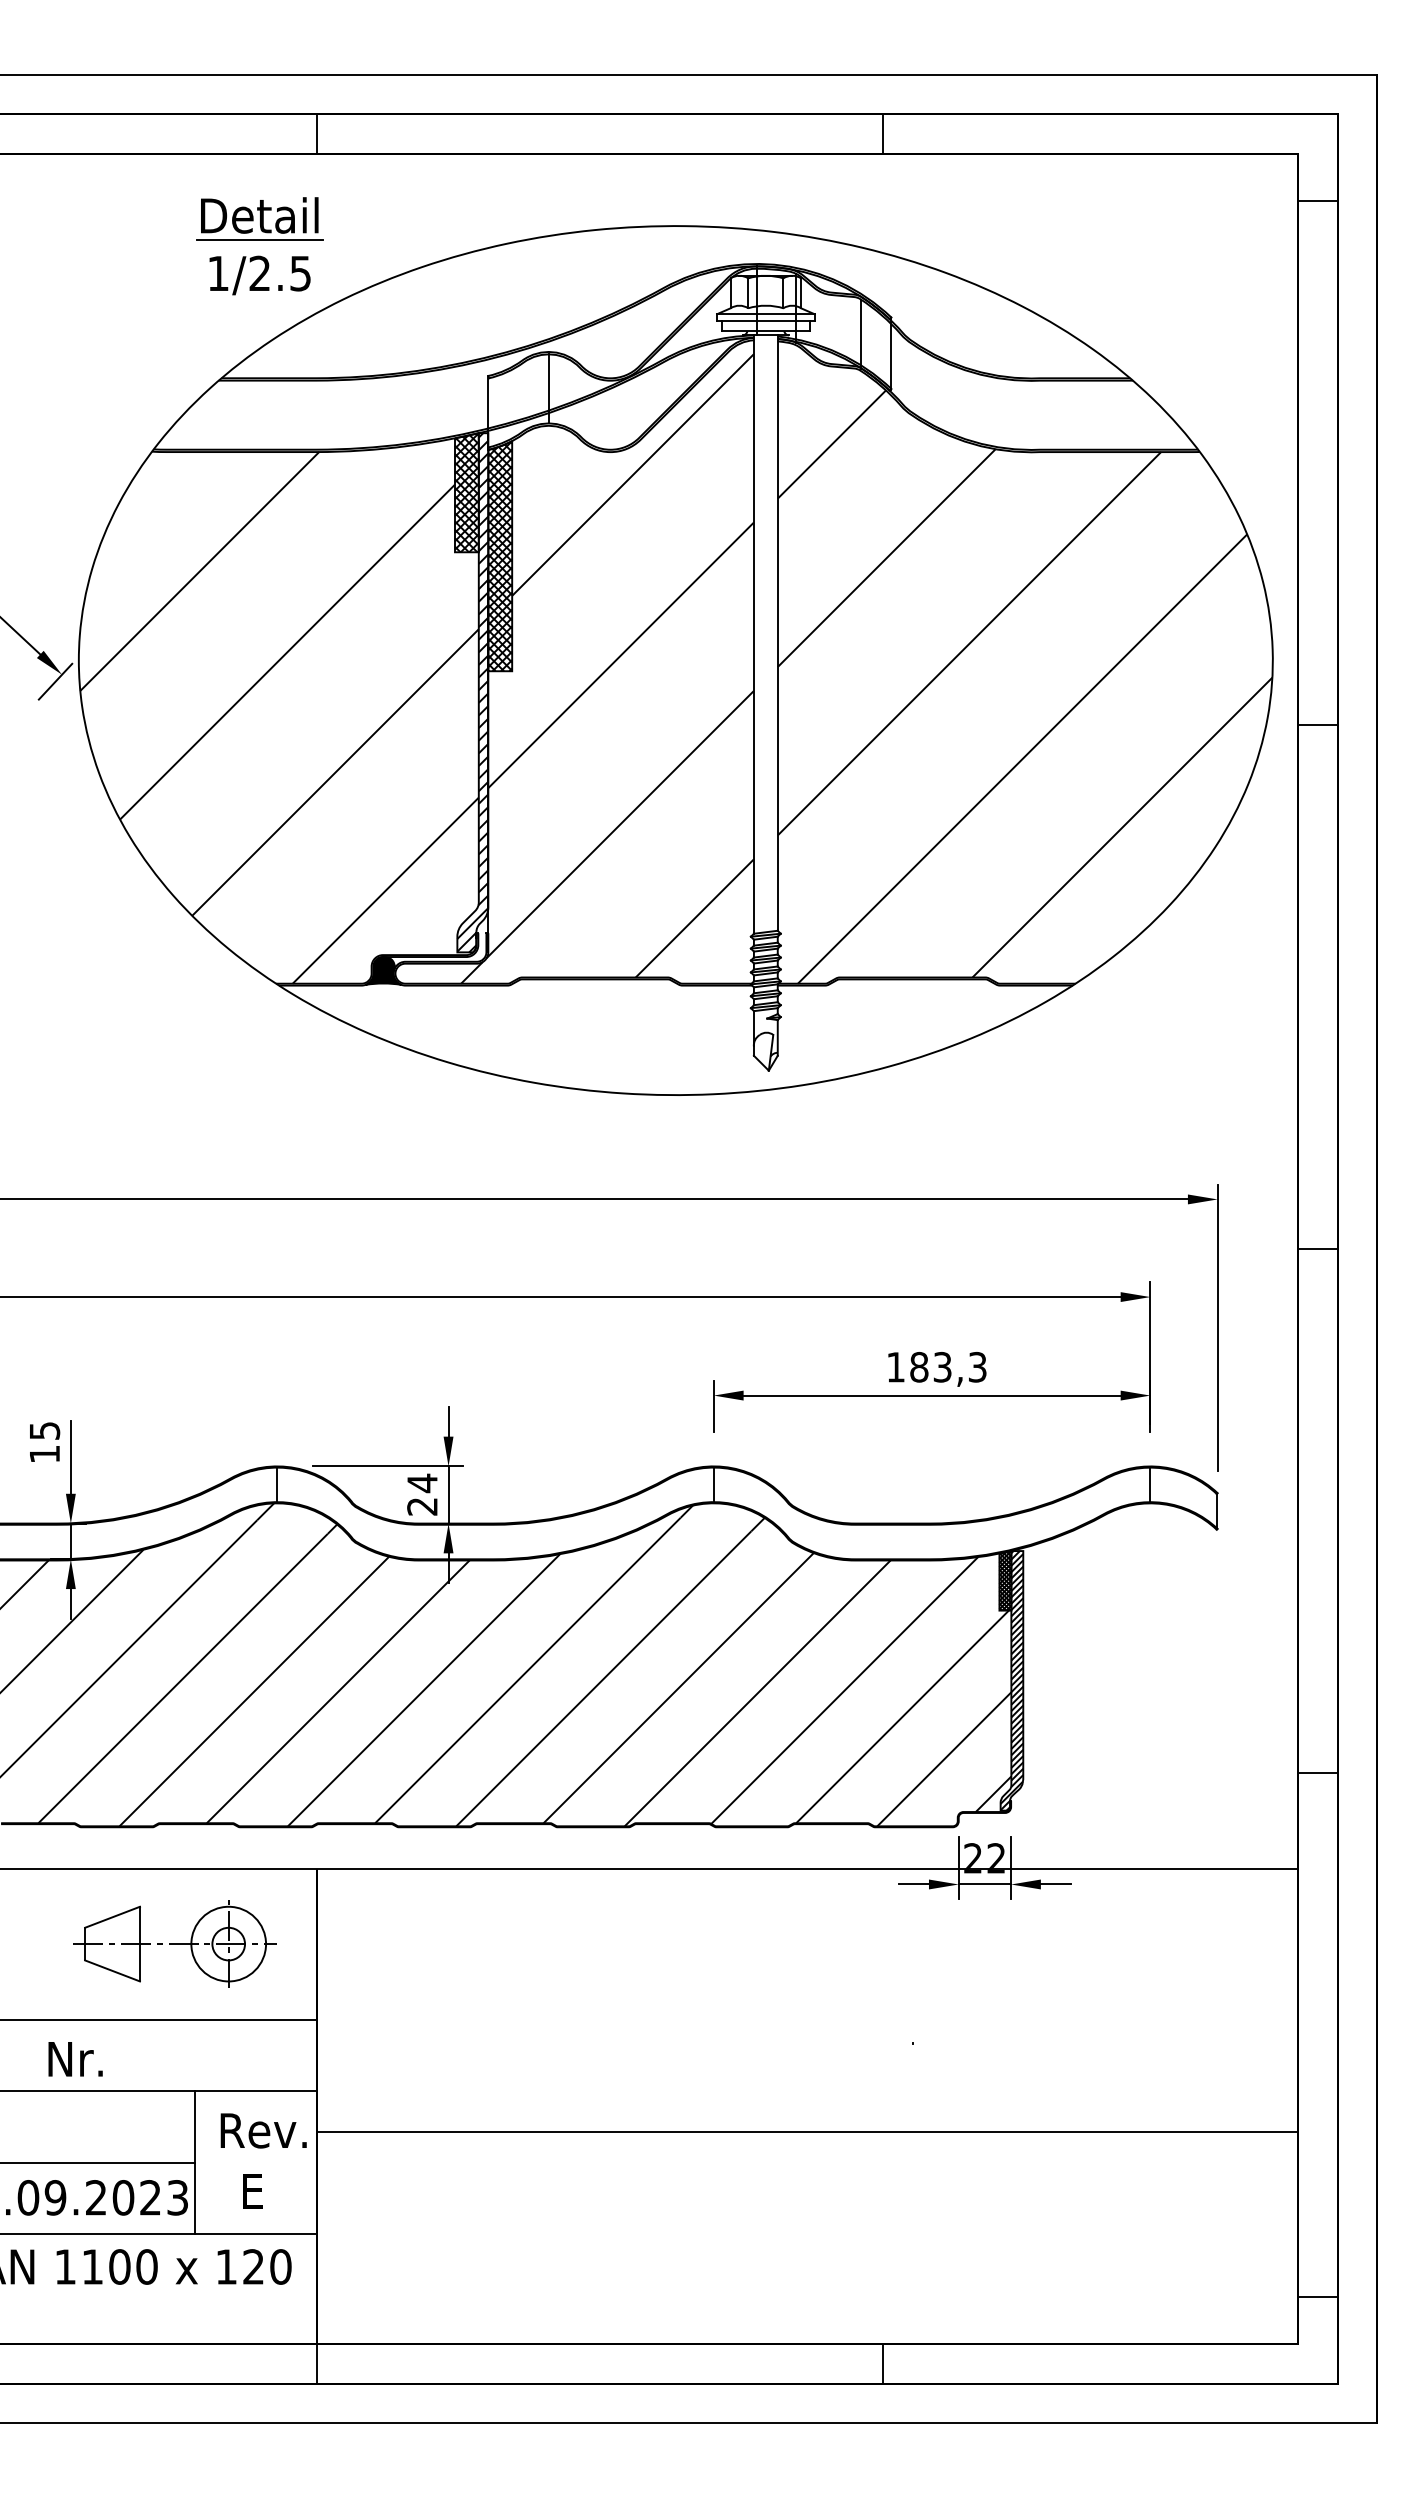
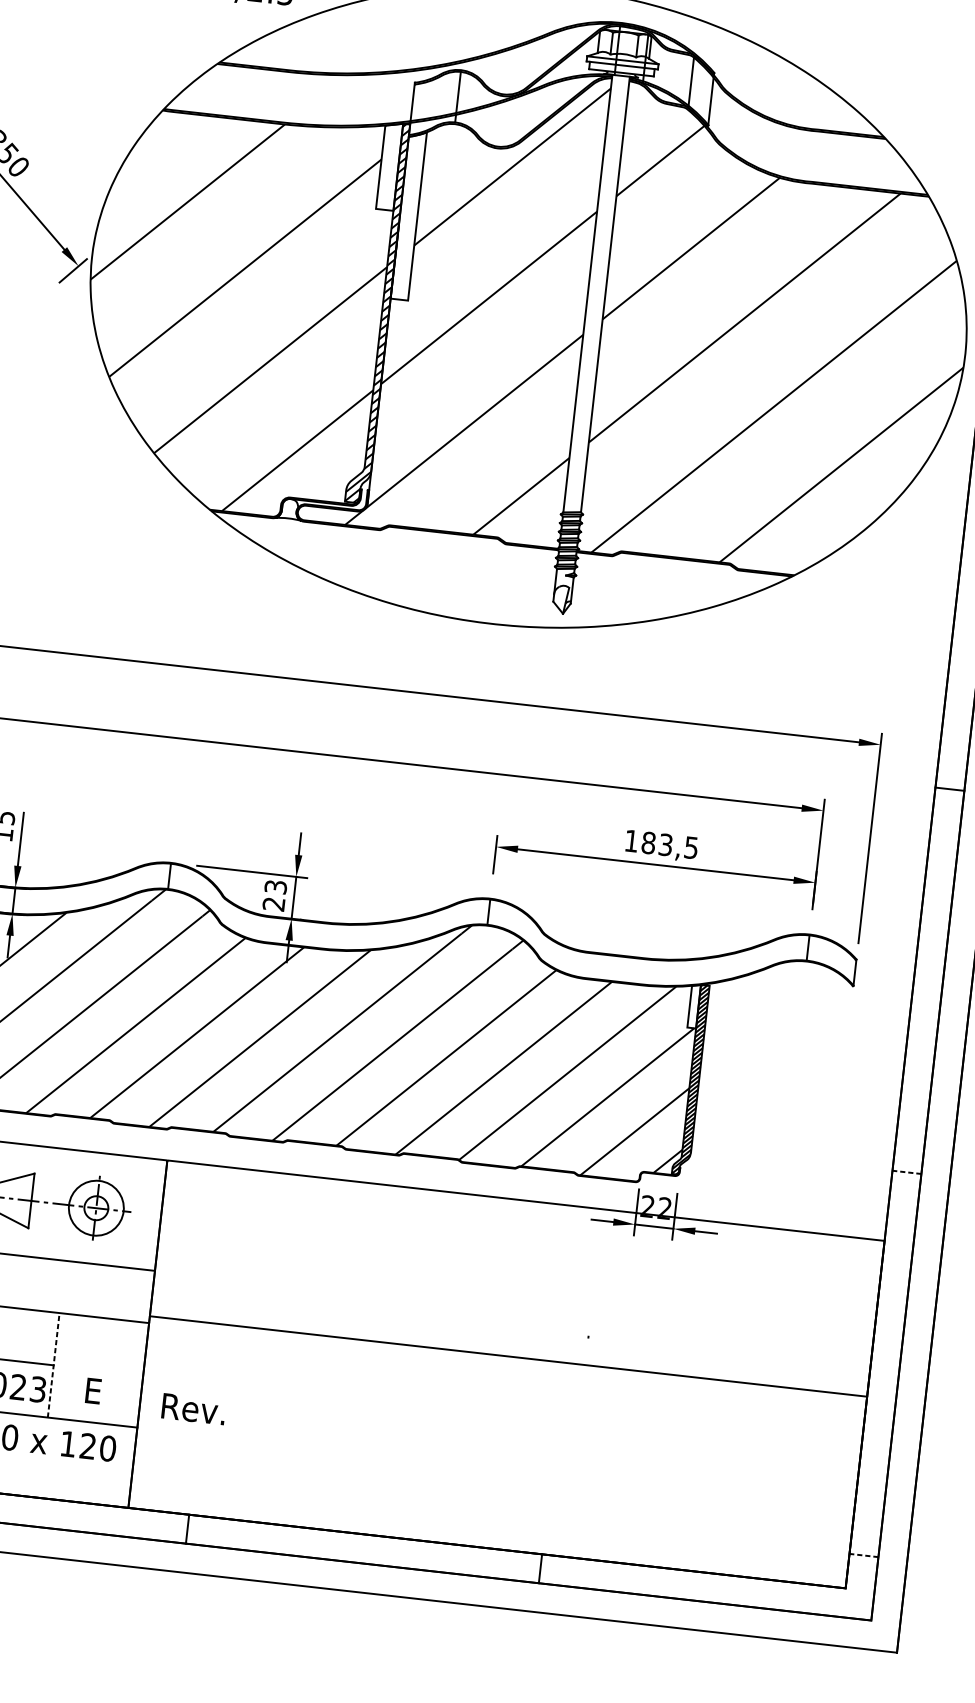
hatch: (466, 492) -> (389, 166), removed
hatch: (500, 556) -> (408, 215), removed
fill: (383, 970) -> (289, 508), removed
text: (977, 1366) -> (691, 847), 183,3 -> 183,5
text: (422, 1483) -> (275, 887), 24 -> 23
hatch: (1005, 1580) -> (694, 1006), removed
line: (1317, 1772) -> (906, 1172), solid -> dashed
text: (263, 2130) -> (193, 1408), moved
line: (807, 2131) -> (508, 1356), moved
line: (194, 2162) -> (53, 1365), solid -> dashed
line: (1317, 2296) -> (863, 1555), solid -> dashed
line: (317, 2363) -> (187, 1529), moved

